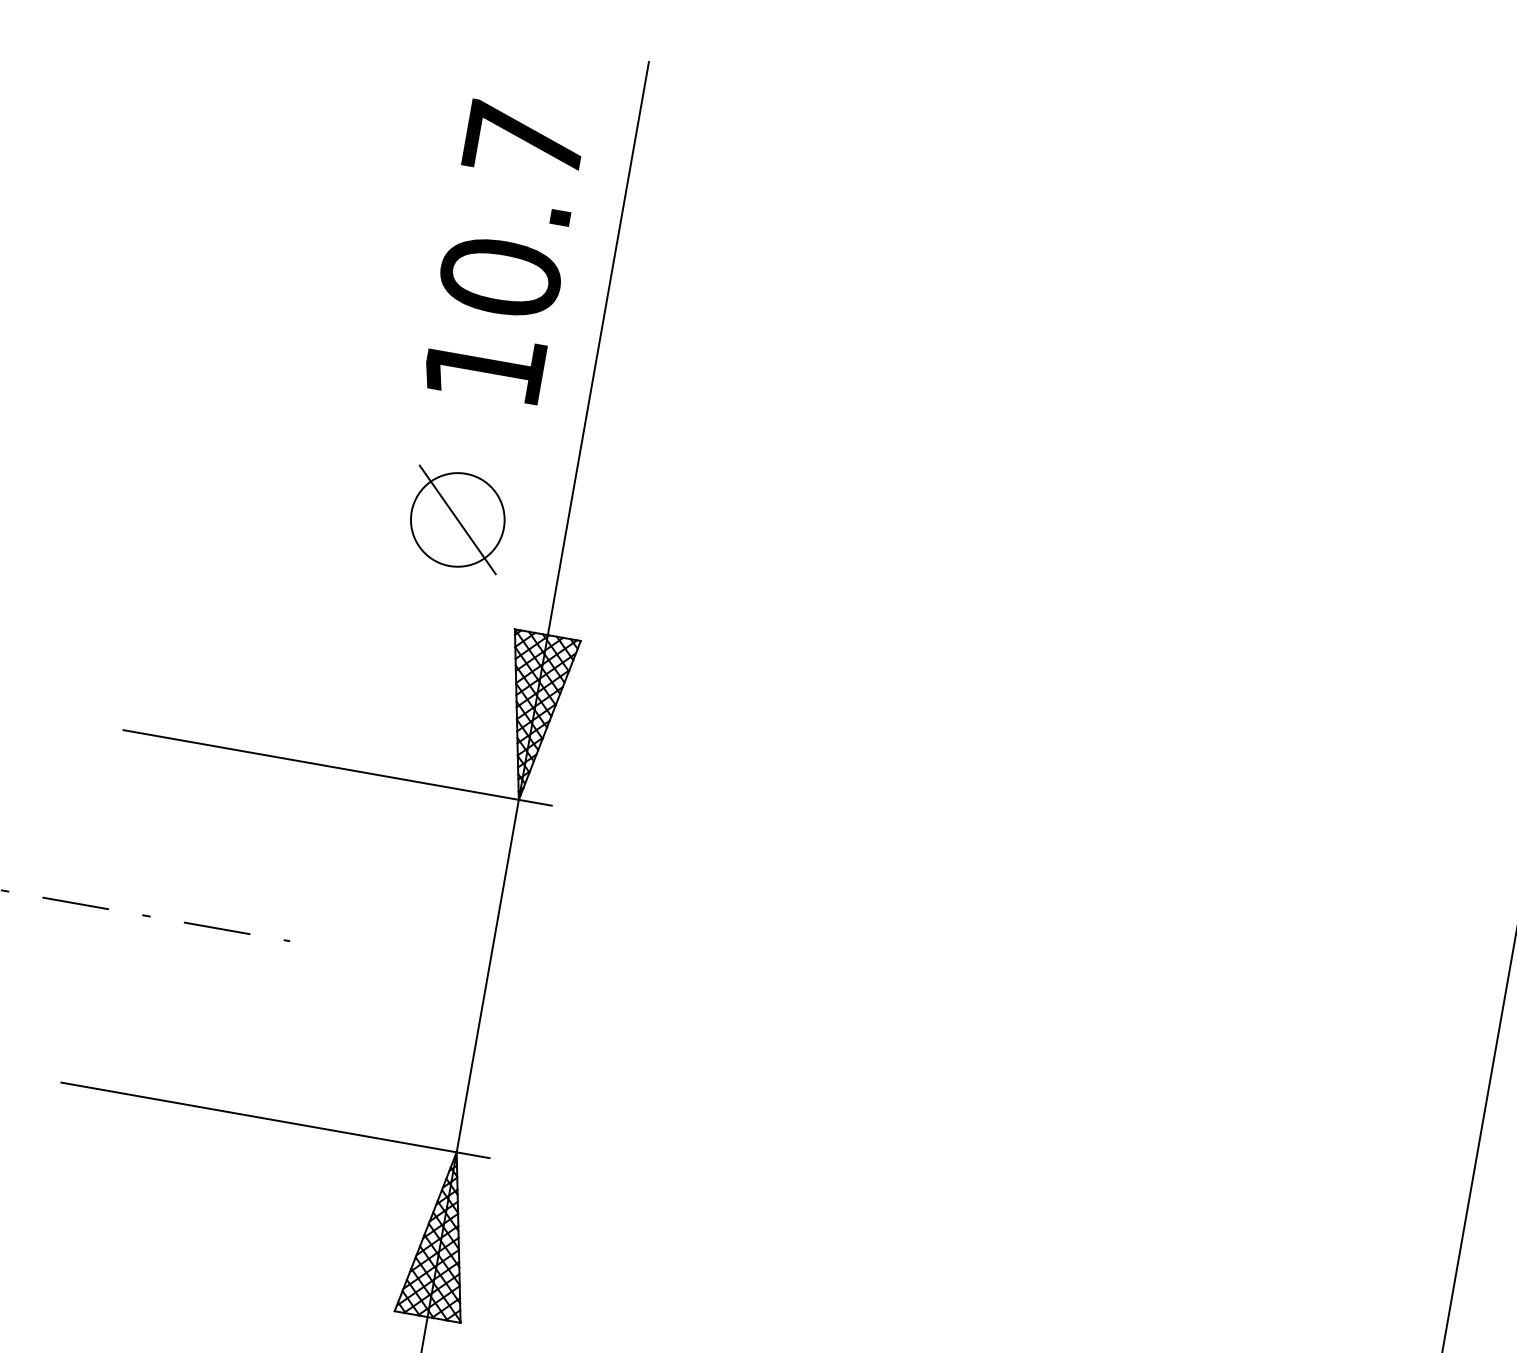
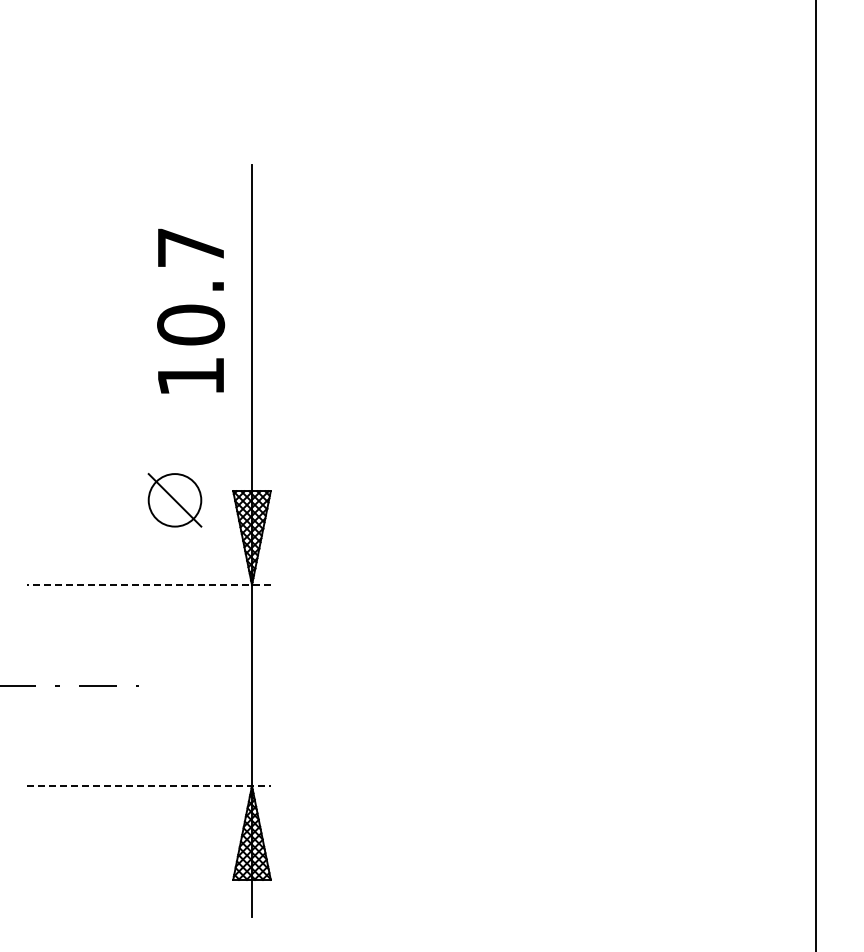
text: (505, 251) -> (191, 310), moved
part: (456, 520) -> (174, 500), moved
line: (337, 768) -> (148, 585), solid -> dashed
line: (276, 1119) -> (149, 785), solid -> dashed

